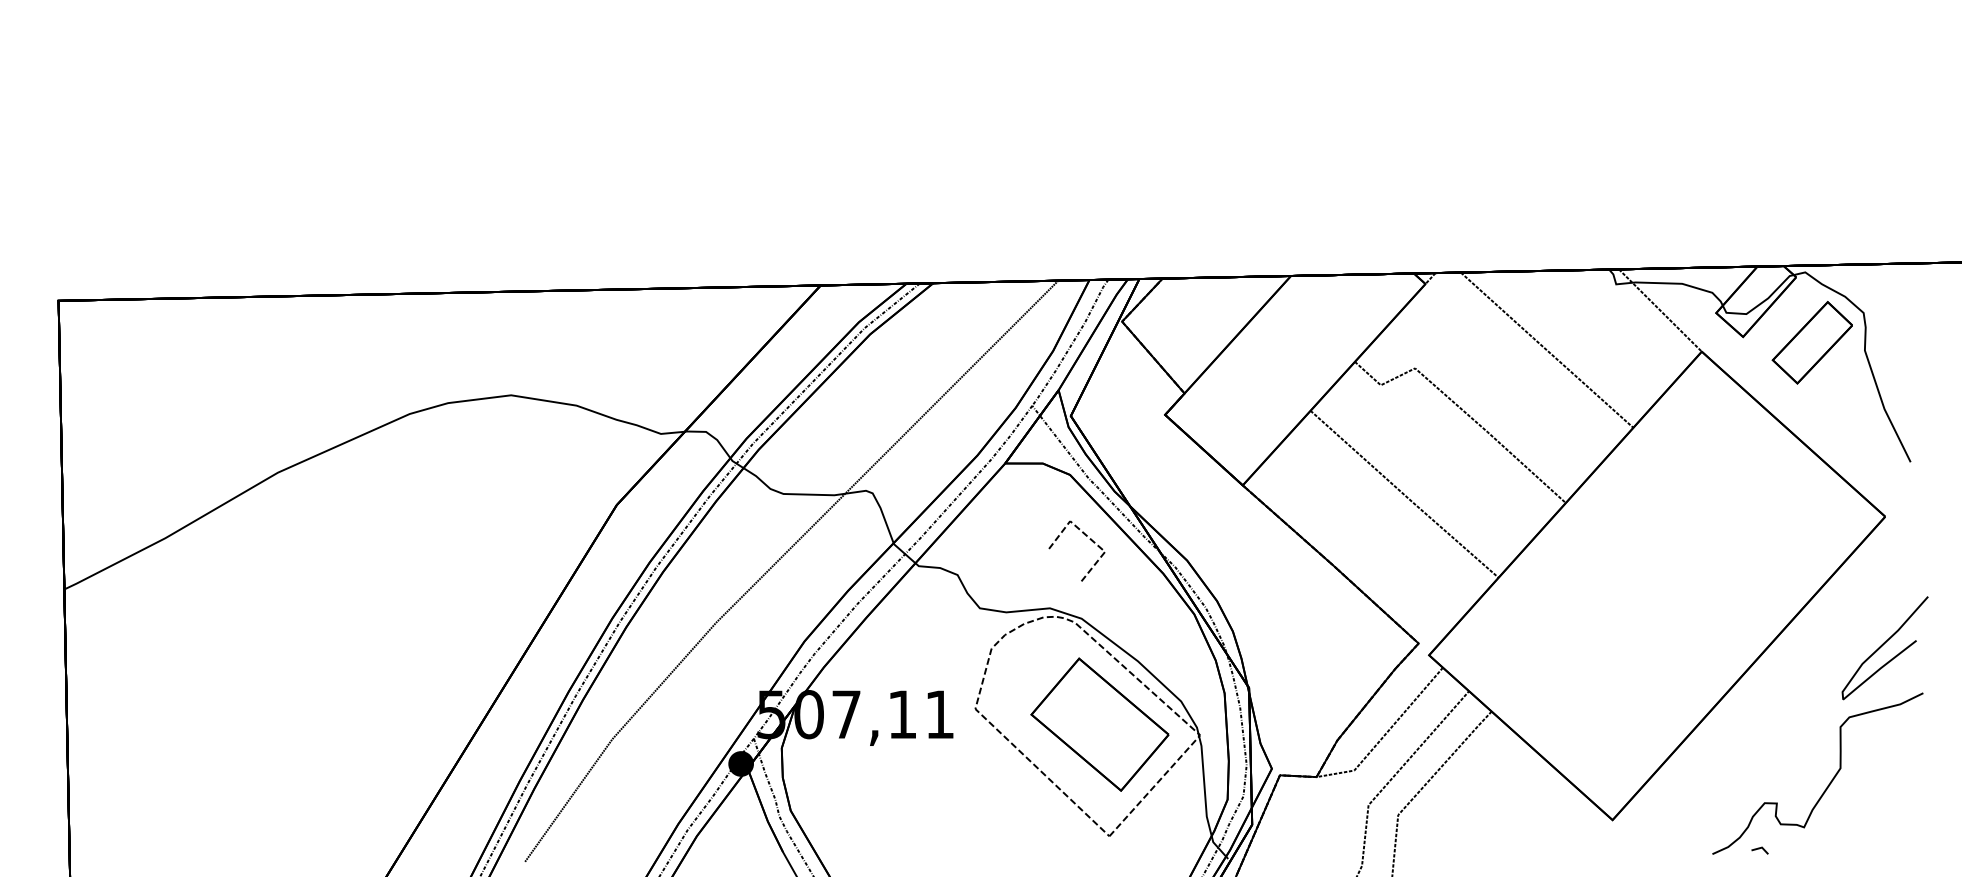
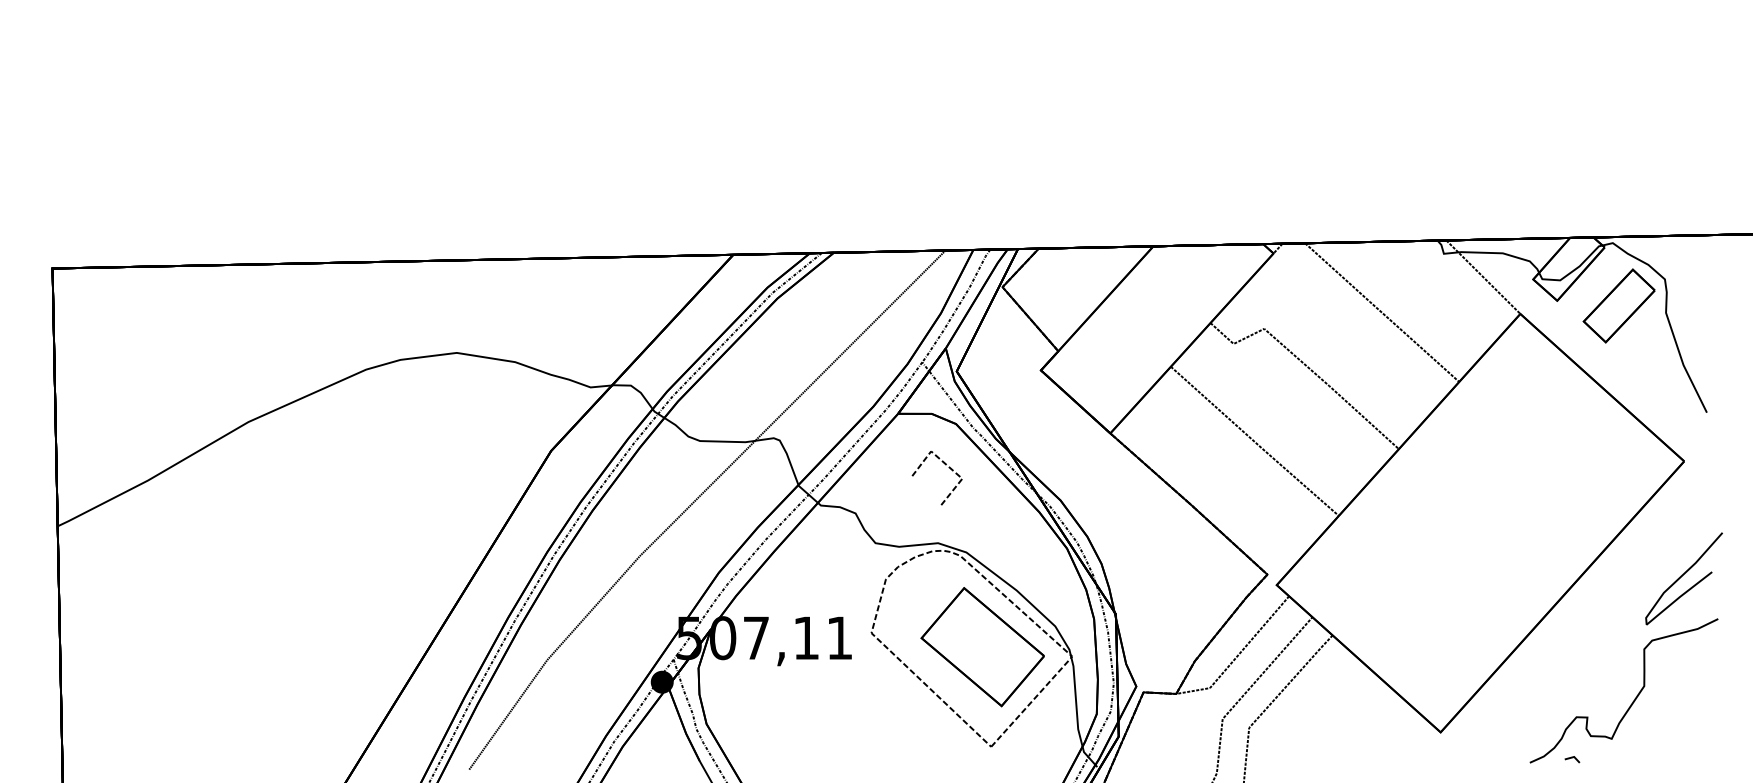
line: (1086, 537) -> (945, 465), moved

